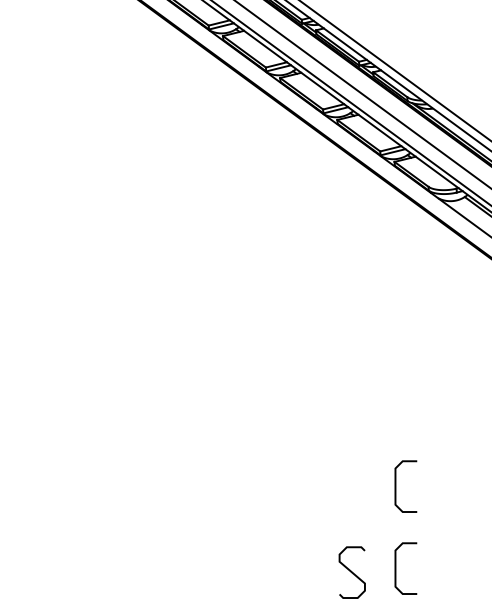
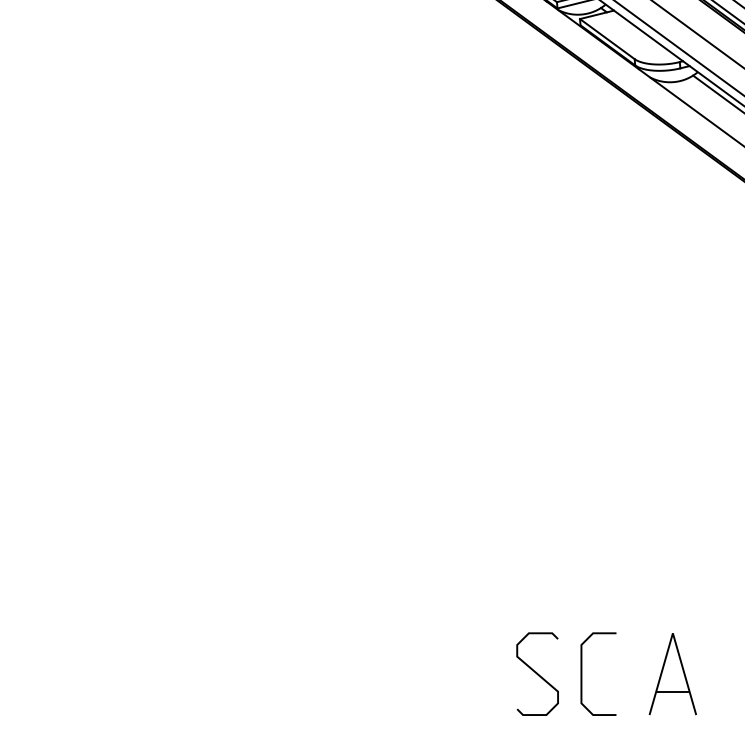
curve: (396, 486) -> (583, 541), removed
part: (452, 568) -> (673, 673), added
curve: (351, 572) -> (536, 673), moved

